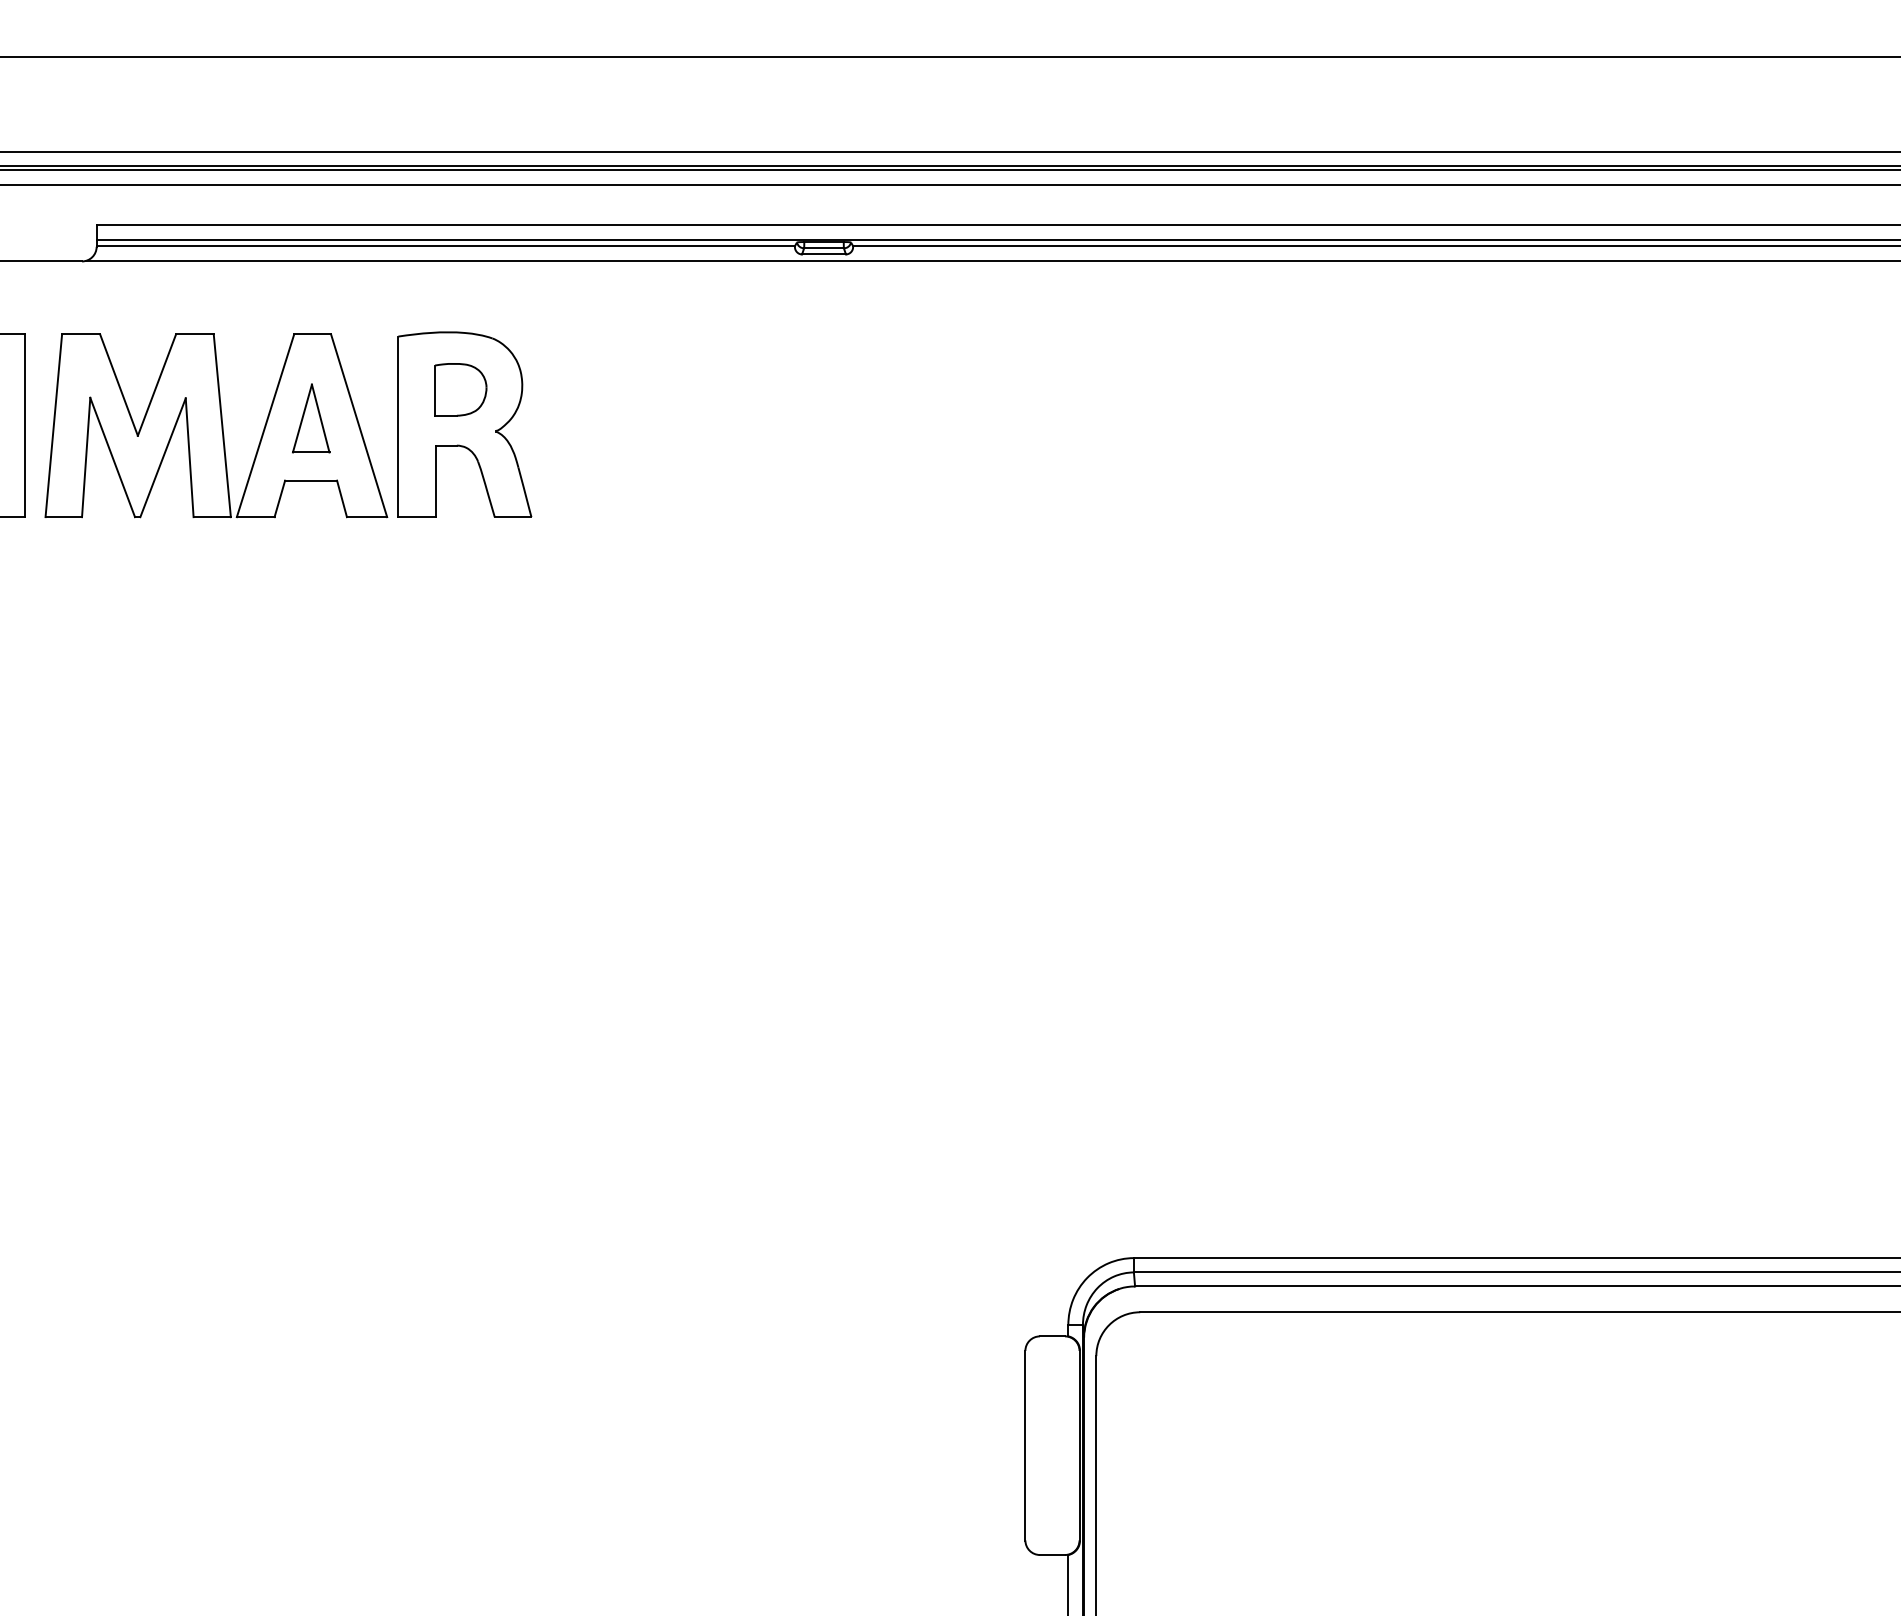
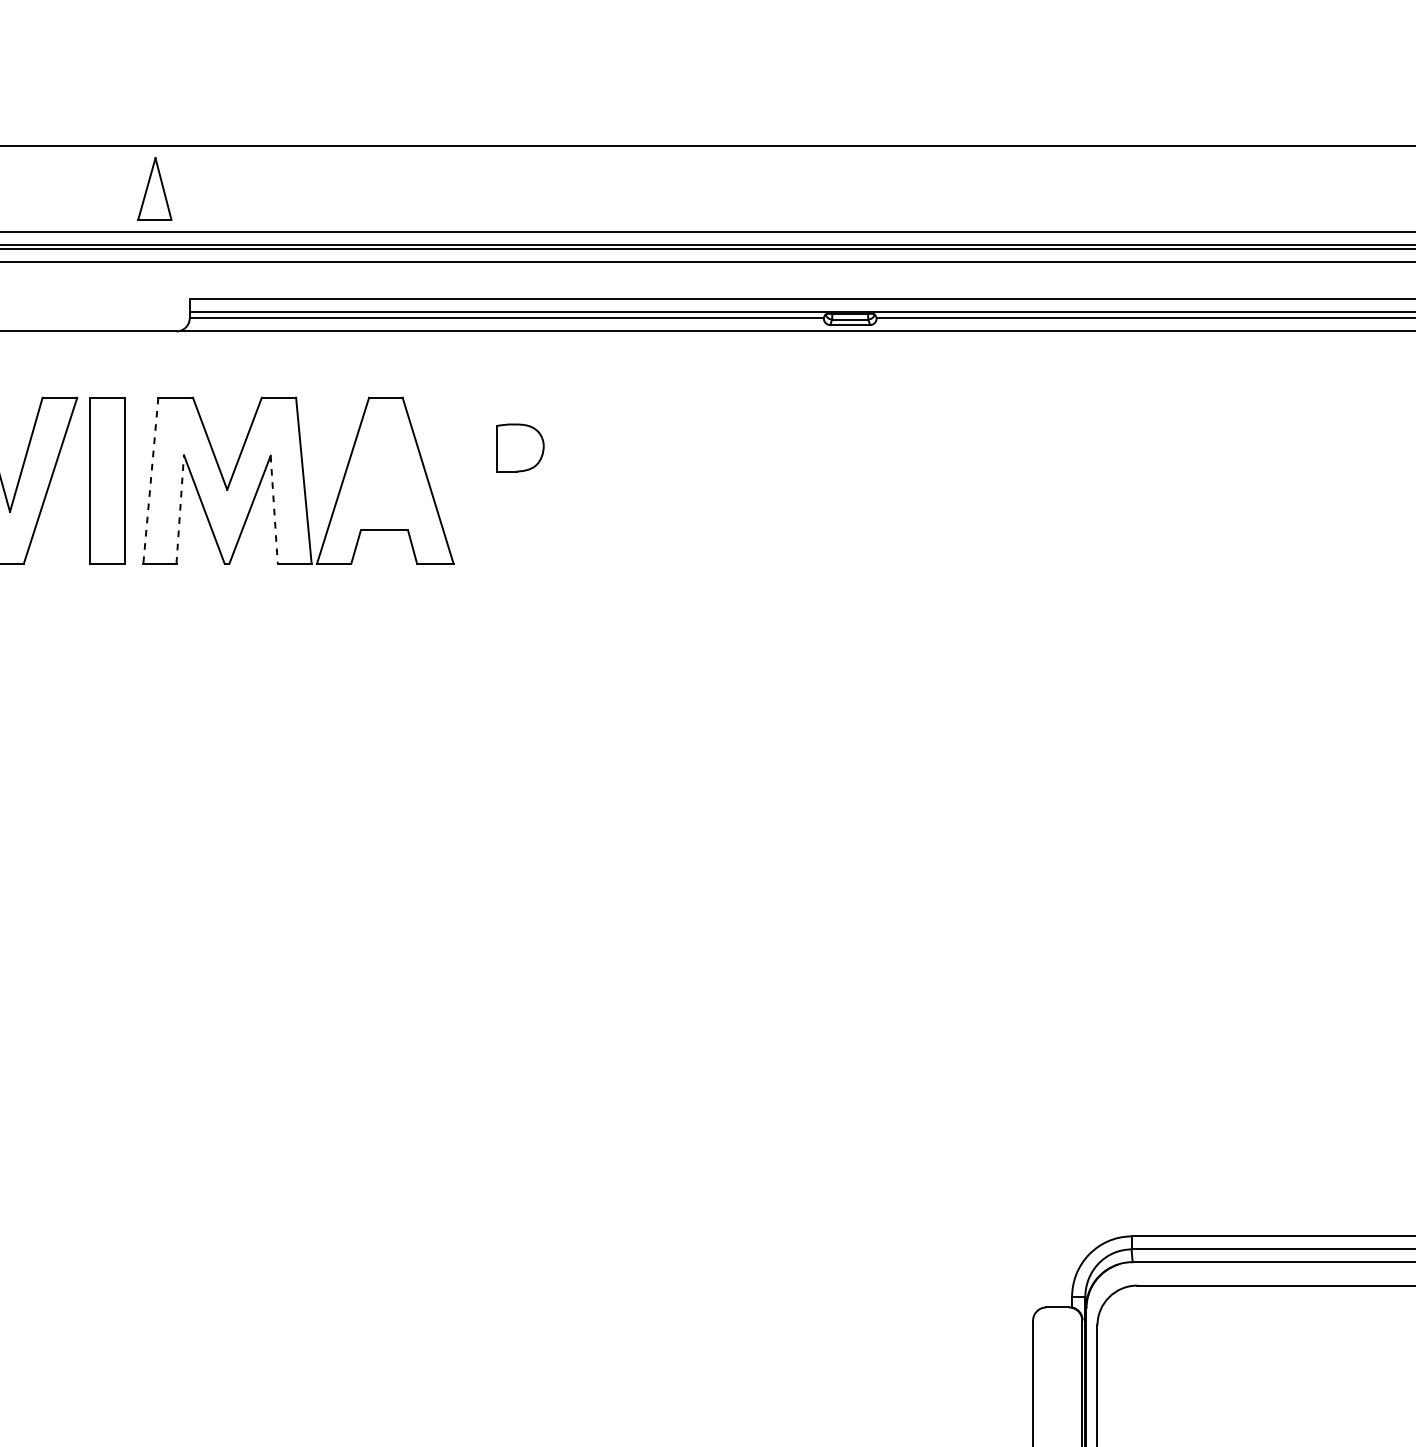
part: (311, 418) -> (155, 188), moved
part: (464, 424) -> (523, 479), removed
line: (53, 425) -> (150, 480), solid -> dashed
line: (86, 457) -> (180, 509), solid -> dashed
line: (189, 457) -> (274, 509), solid -> dashed

